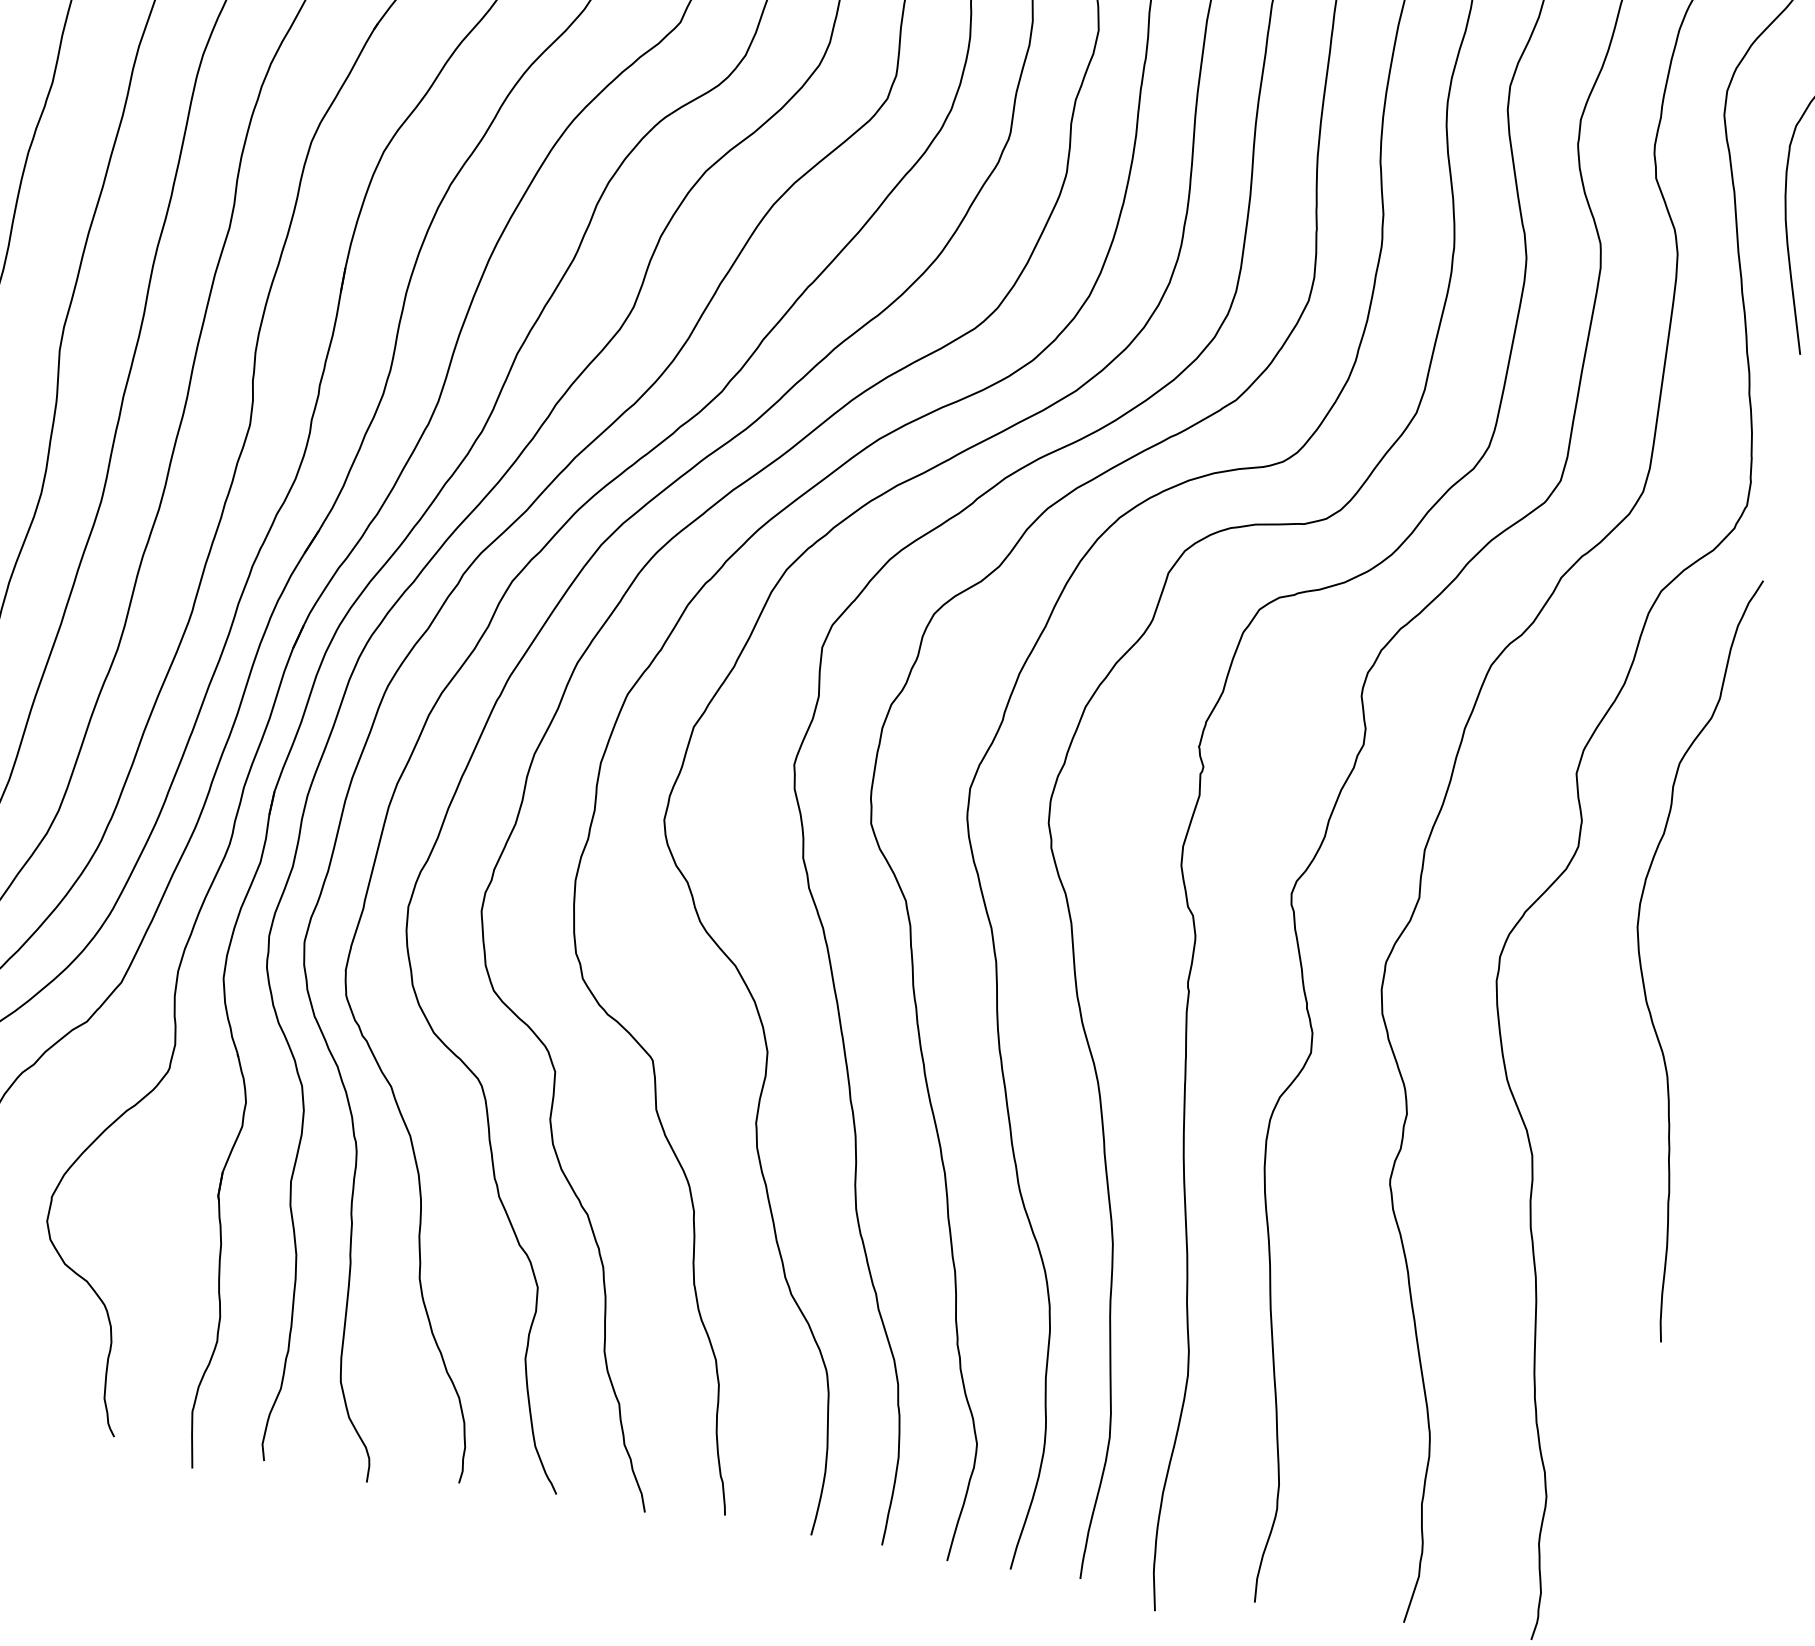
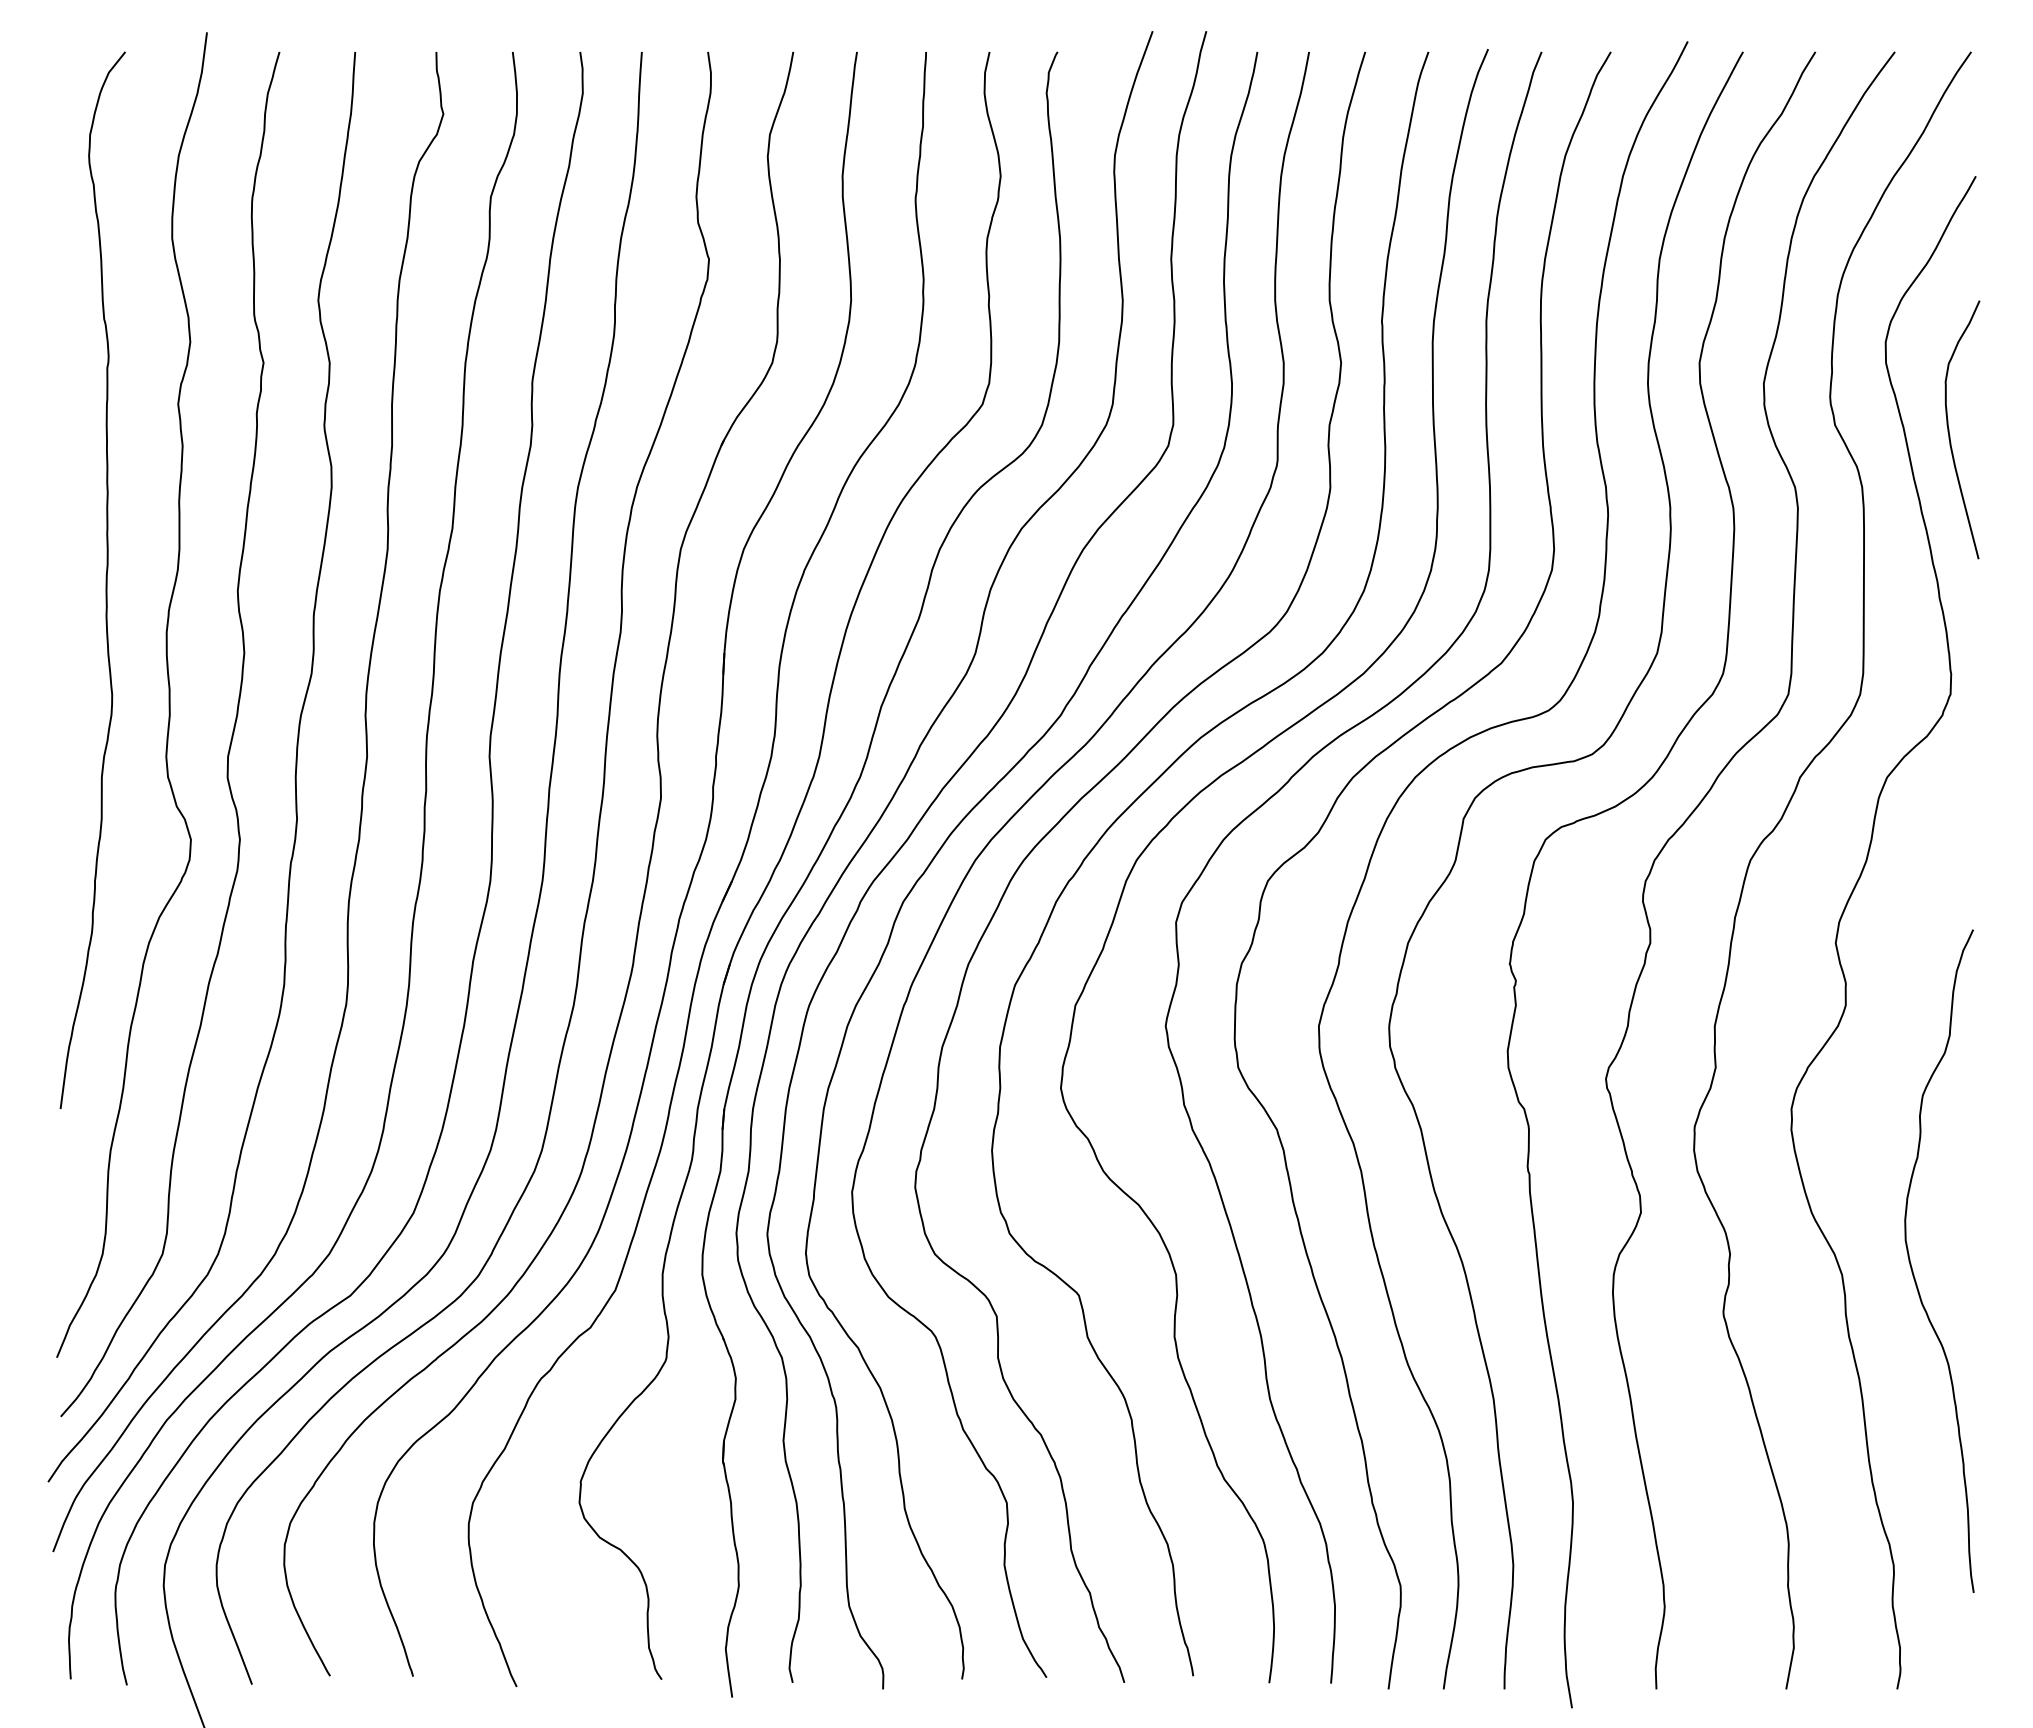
curve: (1641, 959) -> (1912, 1267), moved

